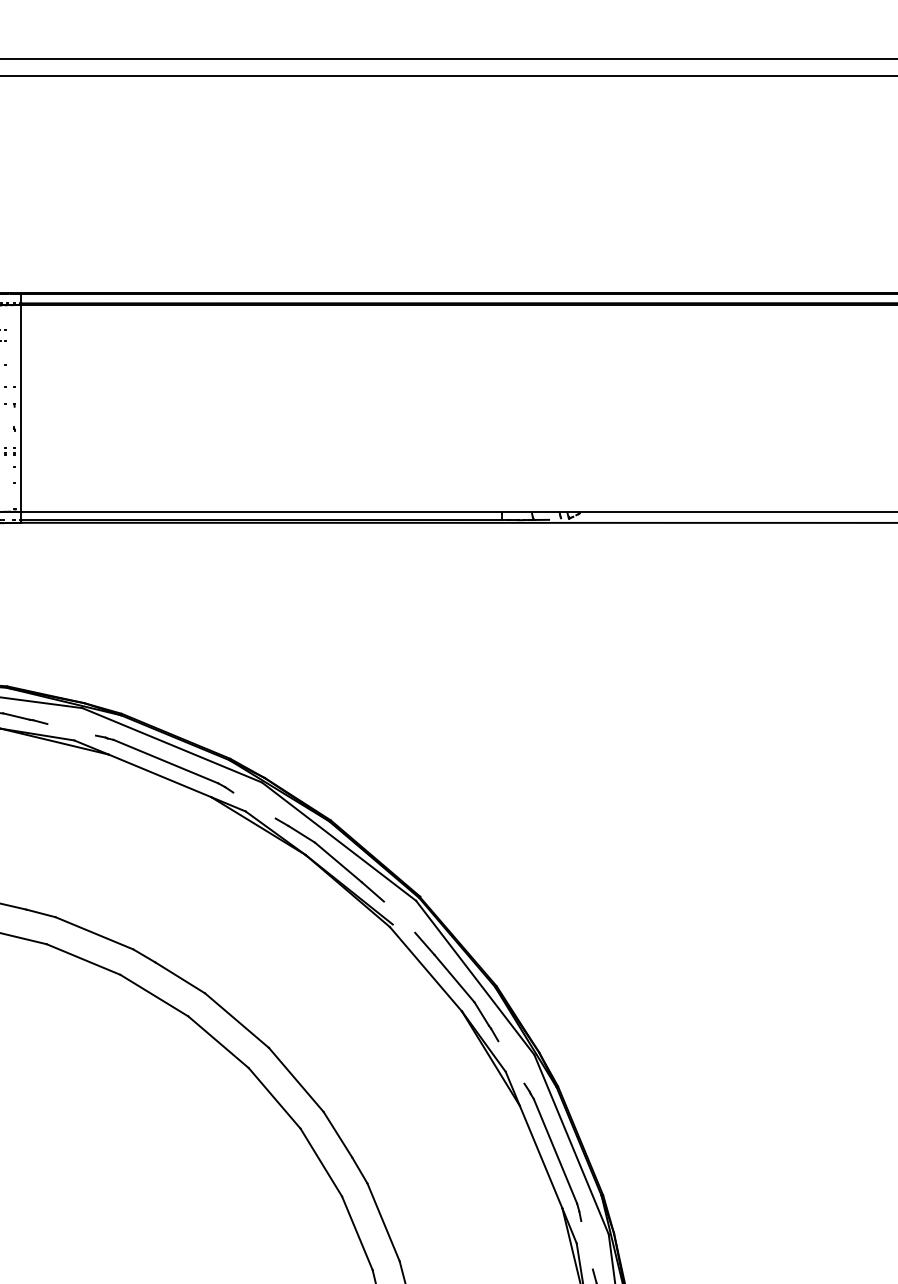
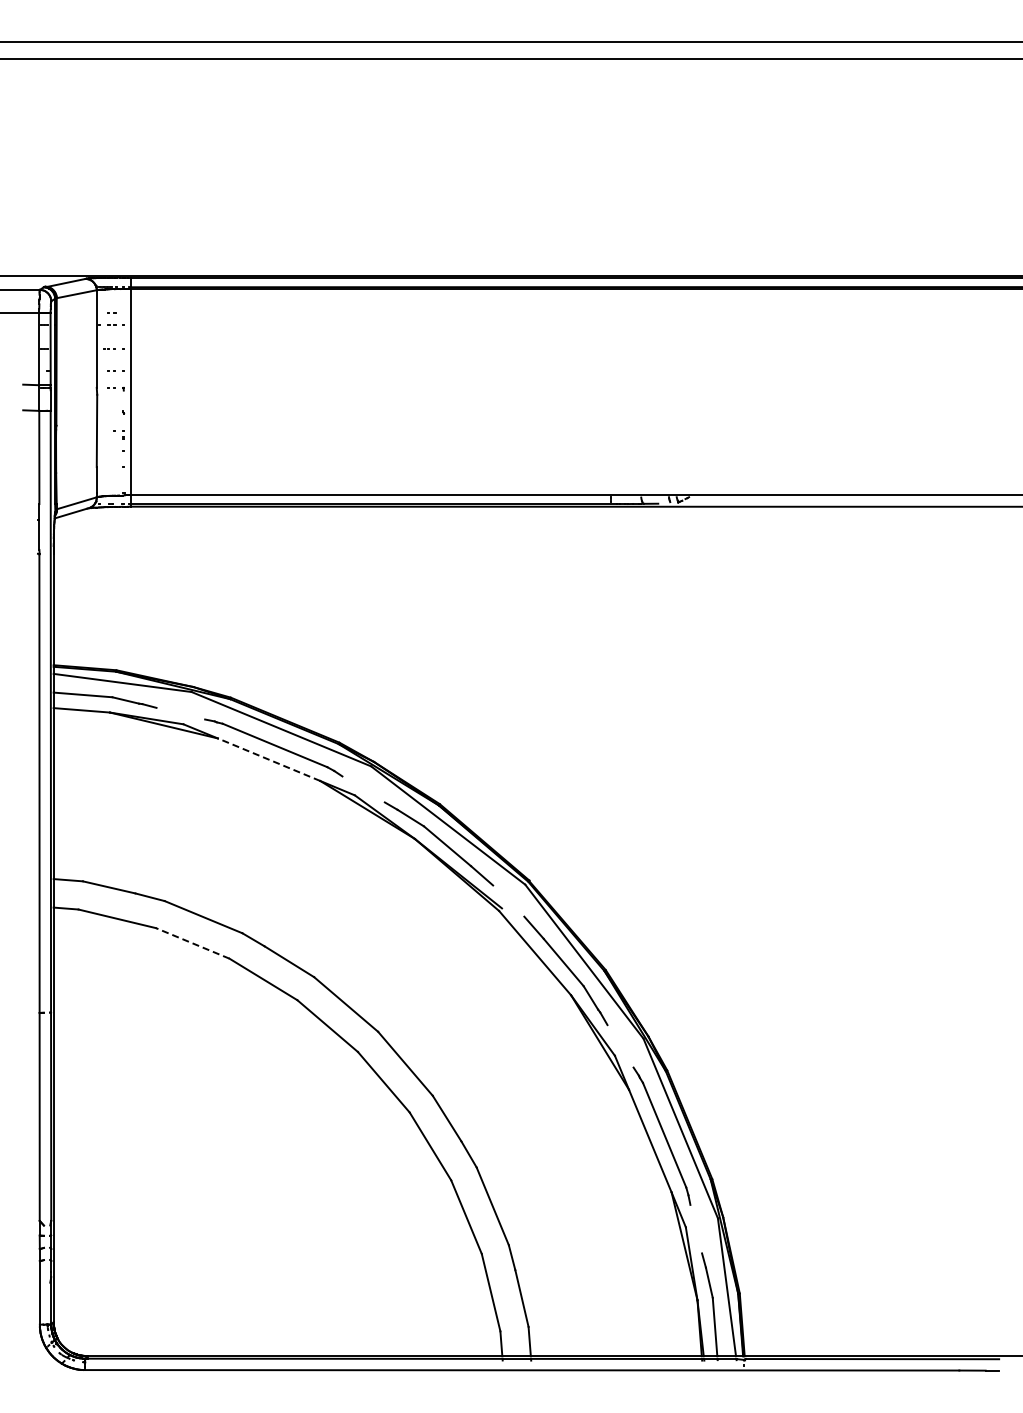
line: (159, 775) -> (268, 759), solid -> dashed
line: (83, 959) -> (192, 943), solid -> dashed

